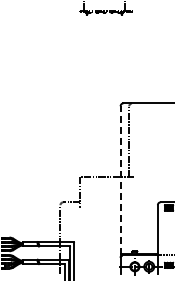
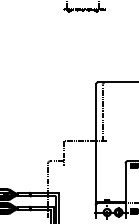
line: (120, 180) -> (95, 143), dashed -> solid

